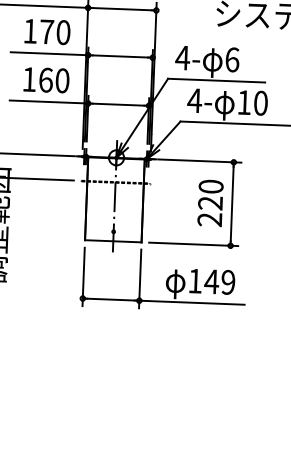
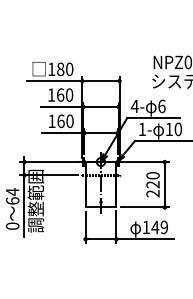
text: (46, 30) -> (60, 94), 170 -> 160
text: (195, 99) -> (142, 128), 4- -> 1-

